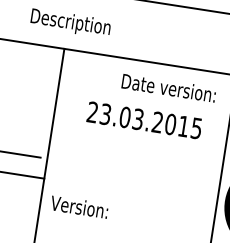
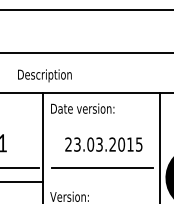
text: (168, 87) -> (82, 108), moved
text: (144, 120) -> (103, 144), moved
line: (134, 171) -> (102, 167), added

